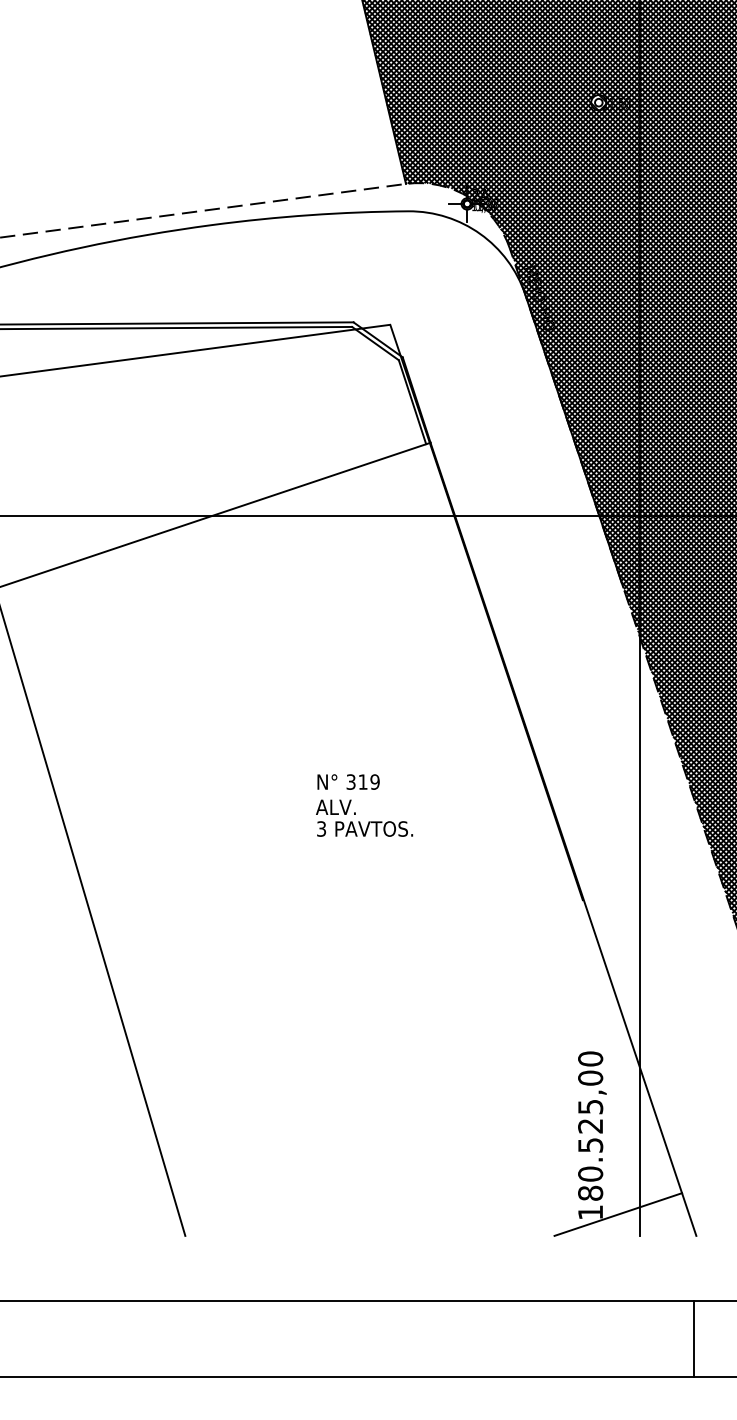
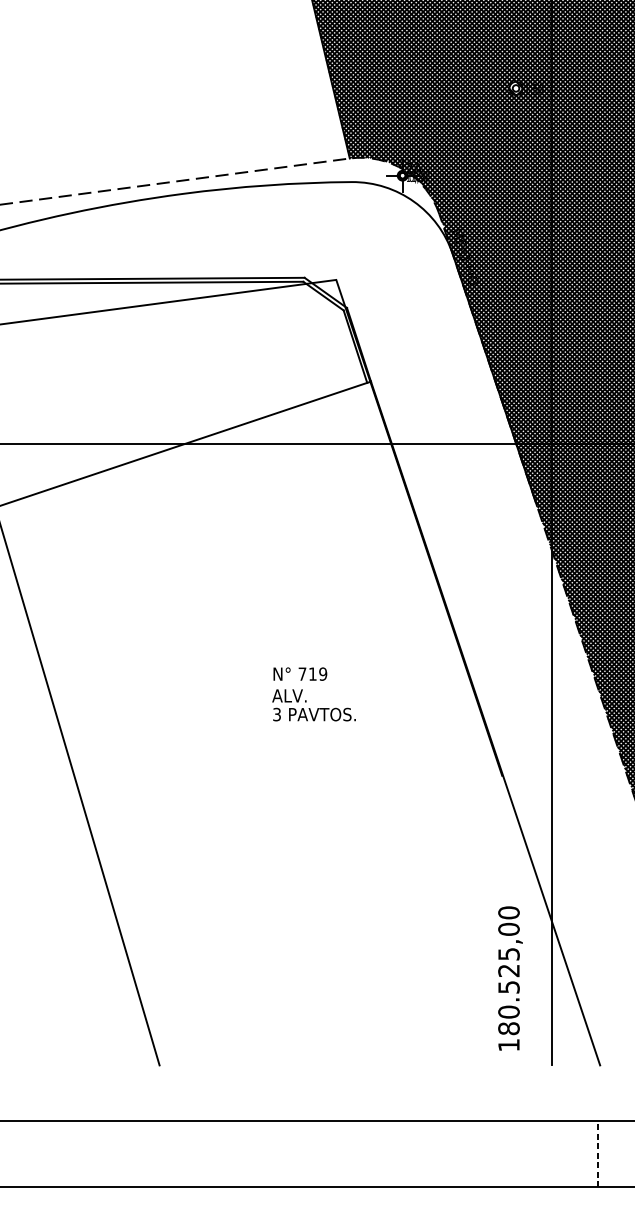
text: (350, 781) -> (301, 673), 319 -> 719
line: (618, 1214) -> (533, 1046), removed
line: (694, 1338) -> (598, 1153), solid -> dashed

